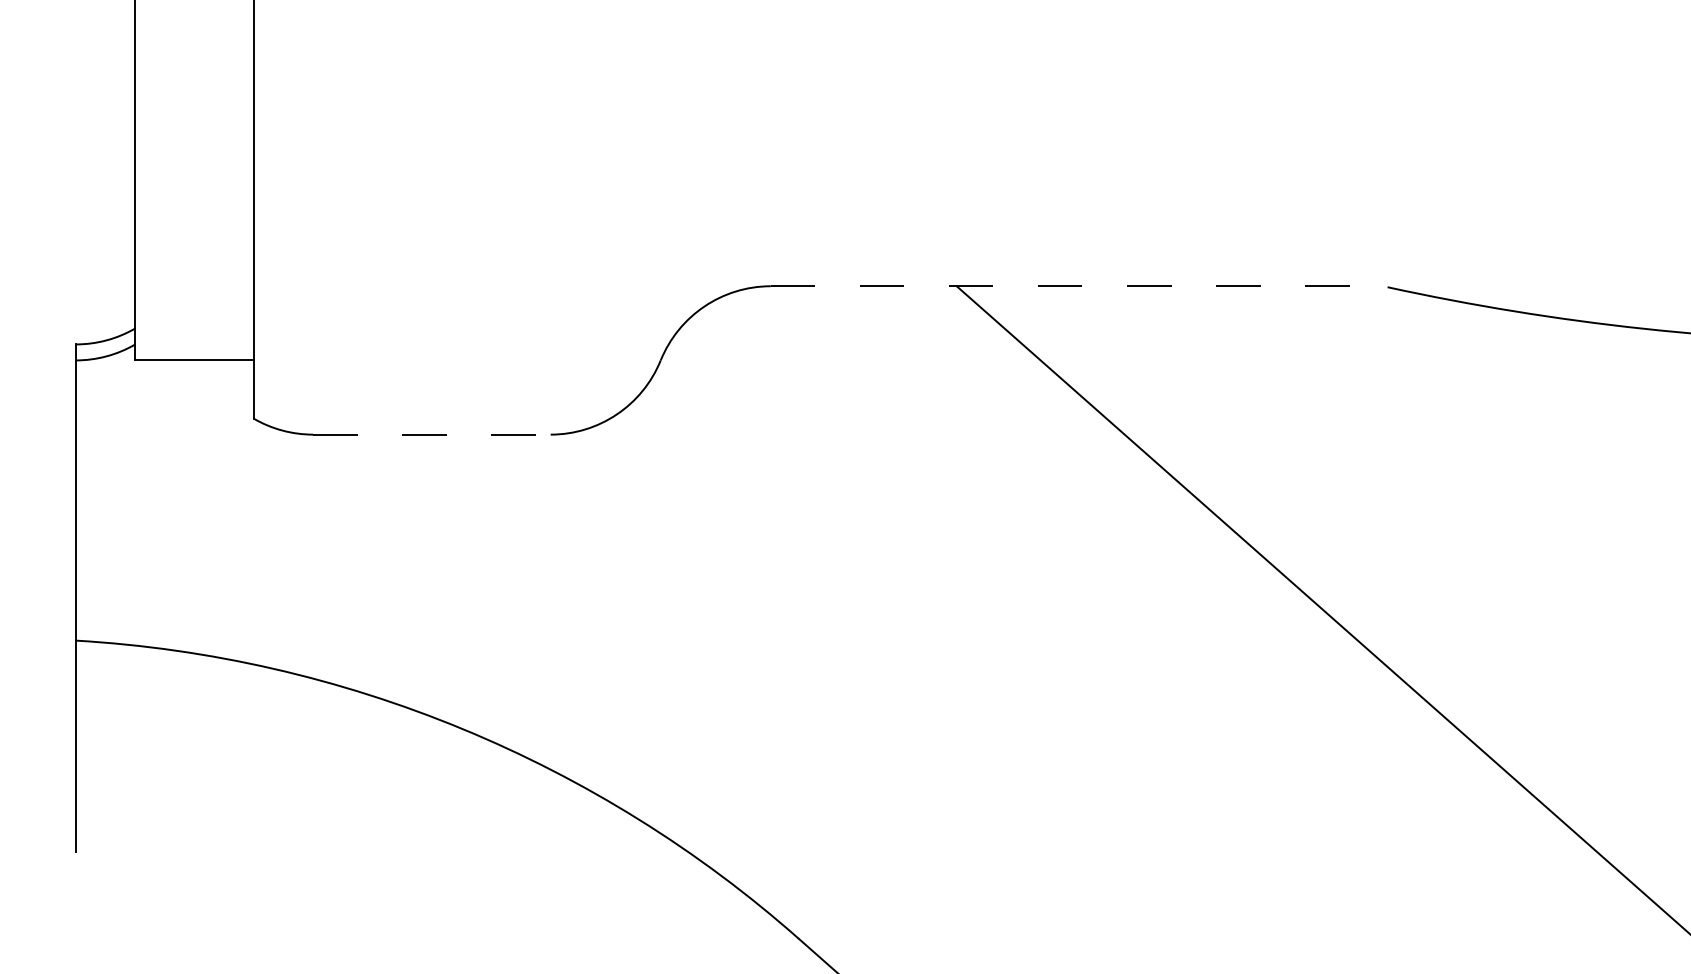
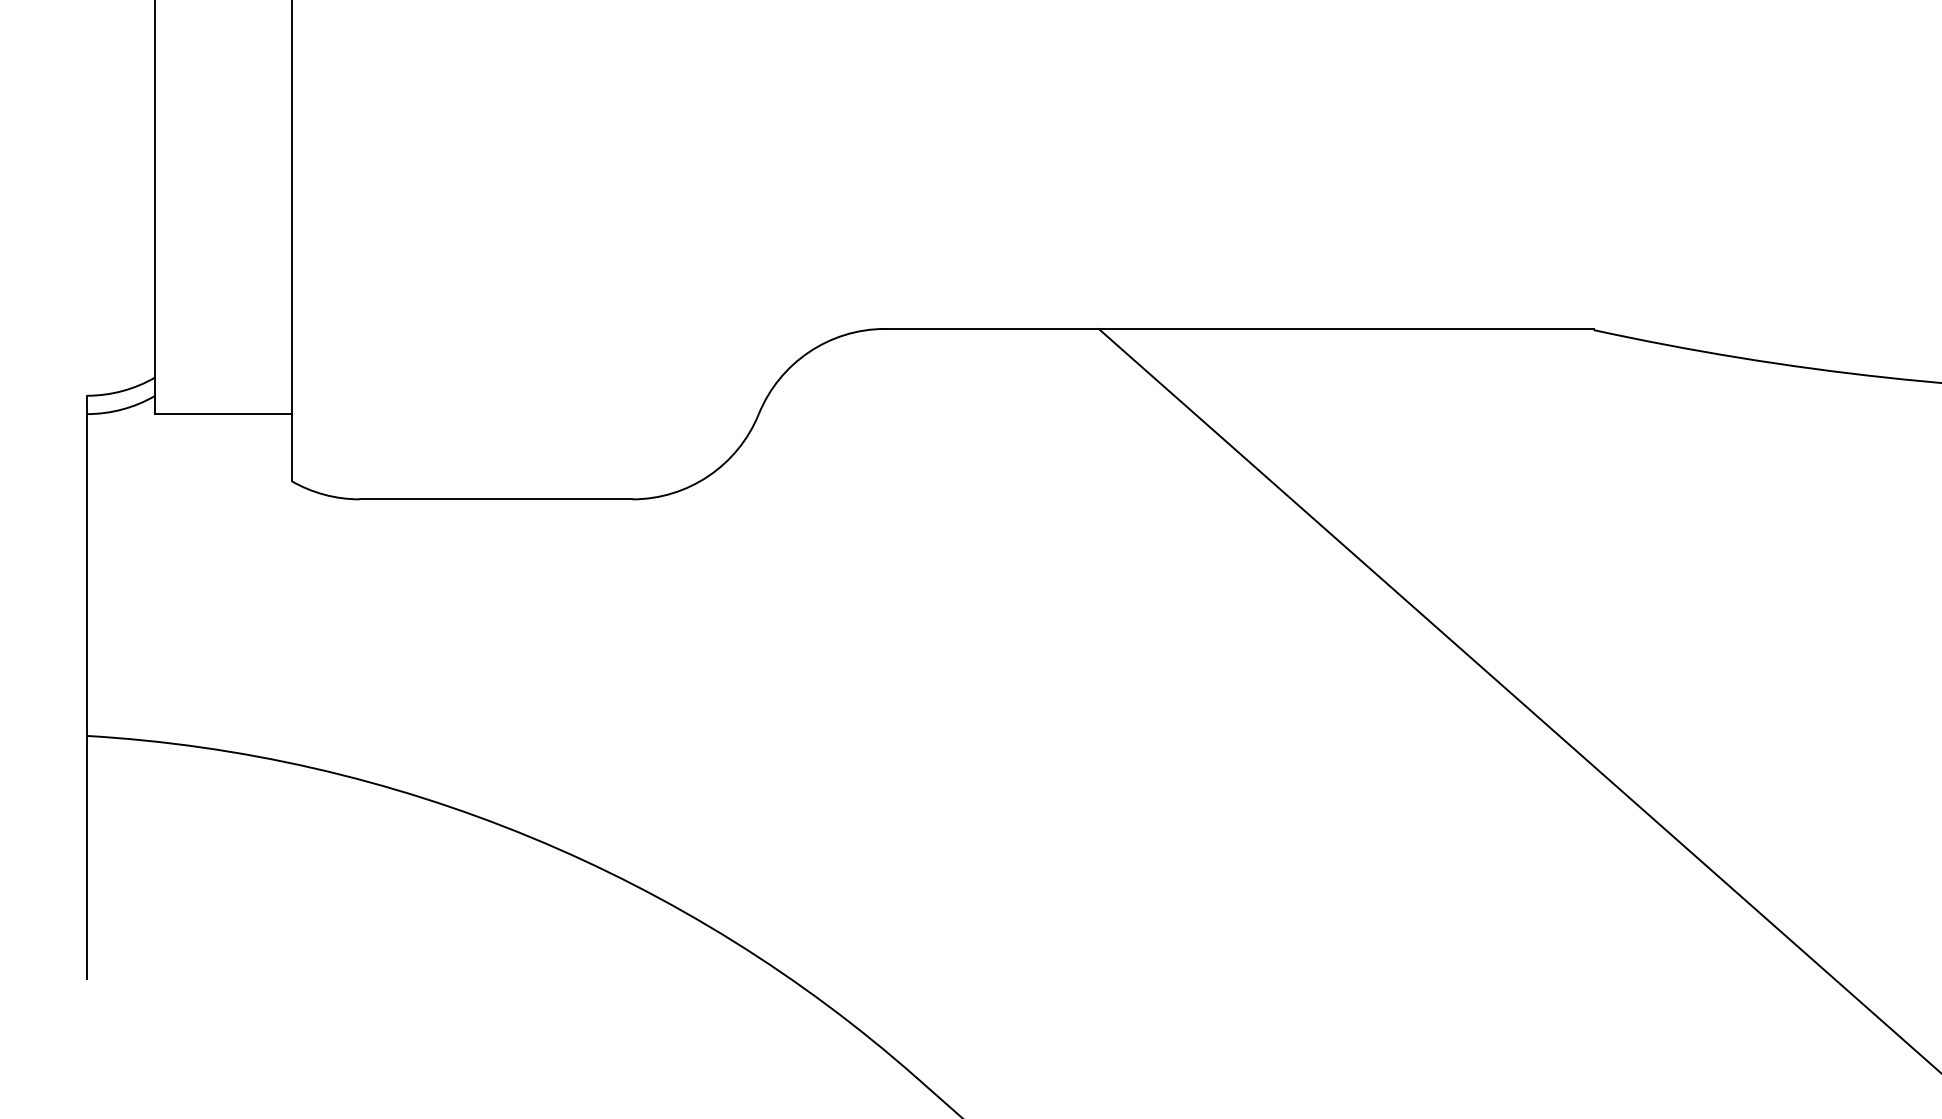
line: (1079, 285) -> (1239, 328), dashed -> solid
line: (432, 434) -> (496, 499), dashed -> solid

